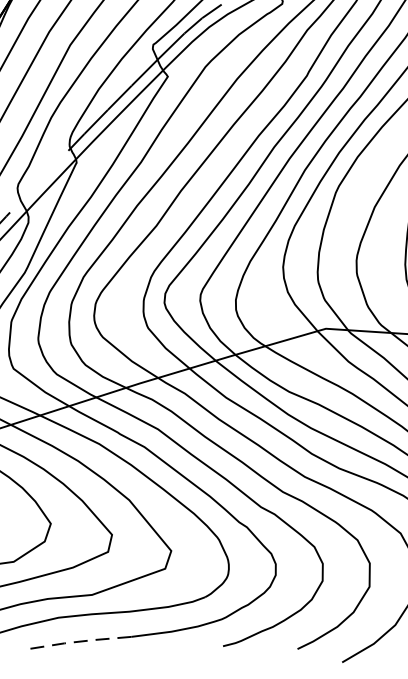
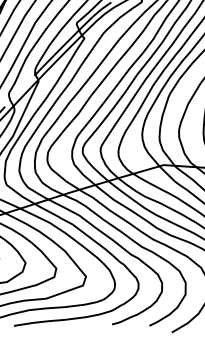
line: (78, 642) -> (39, 322), dashed -> solid

